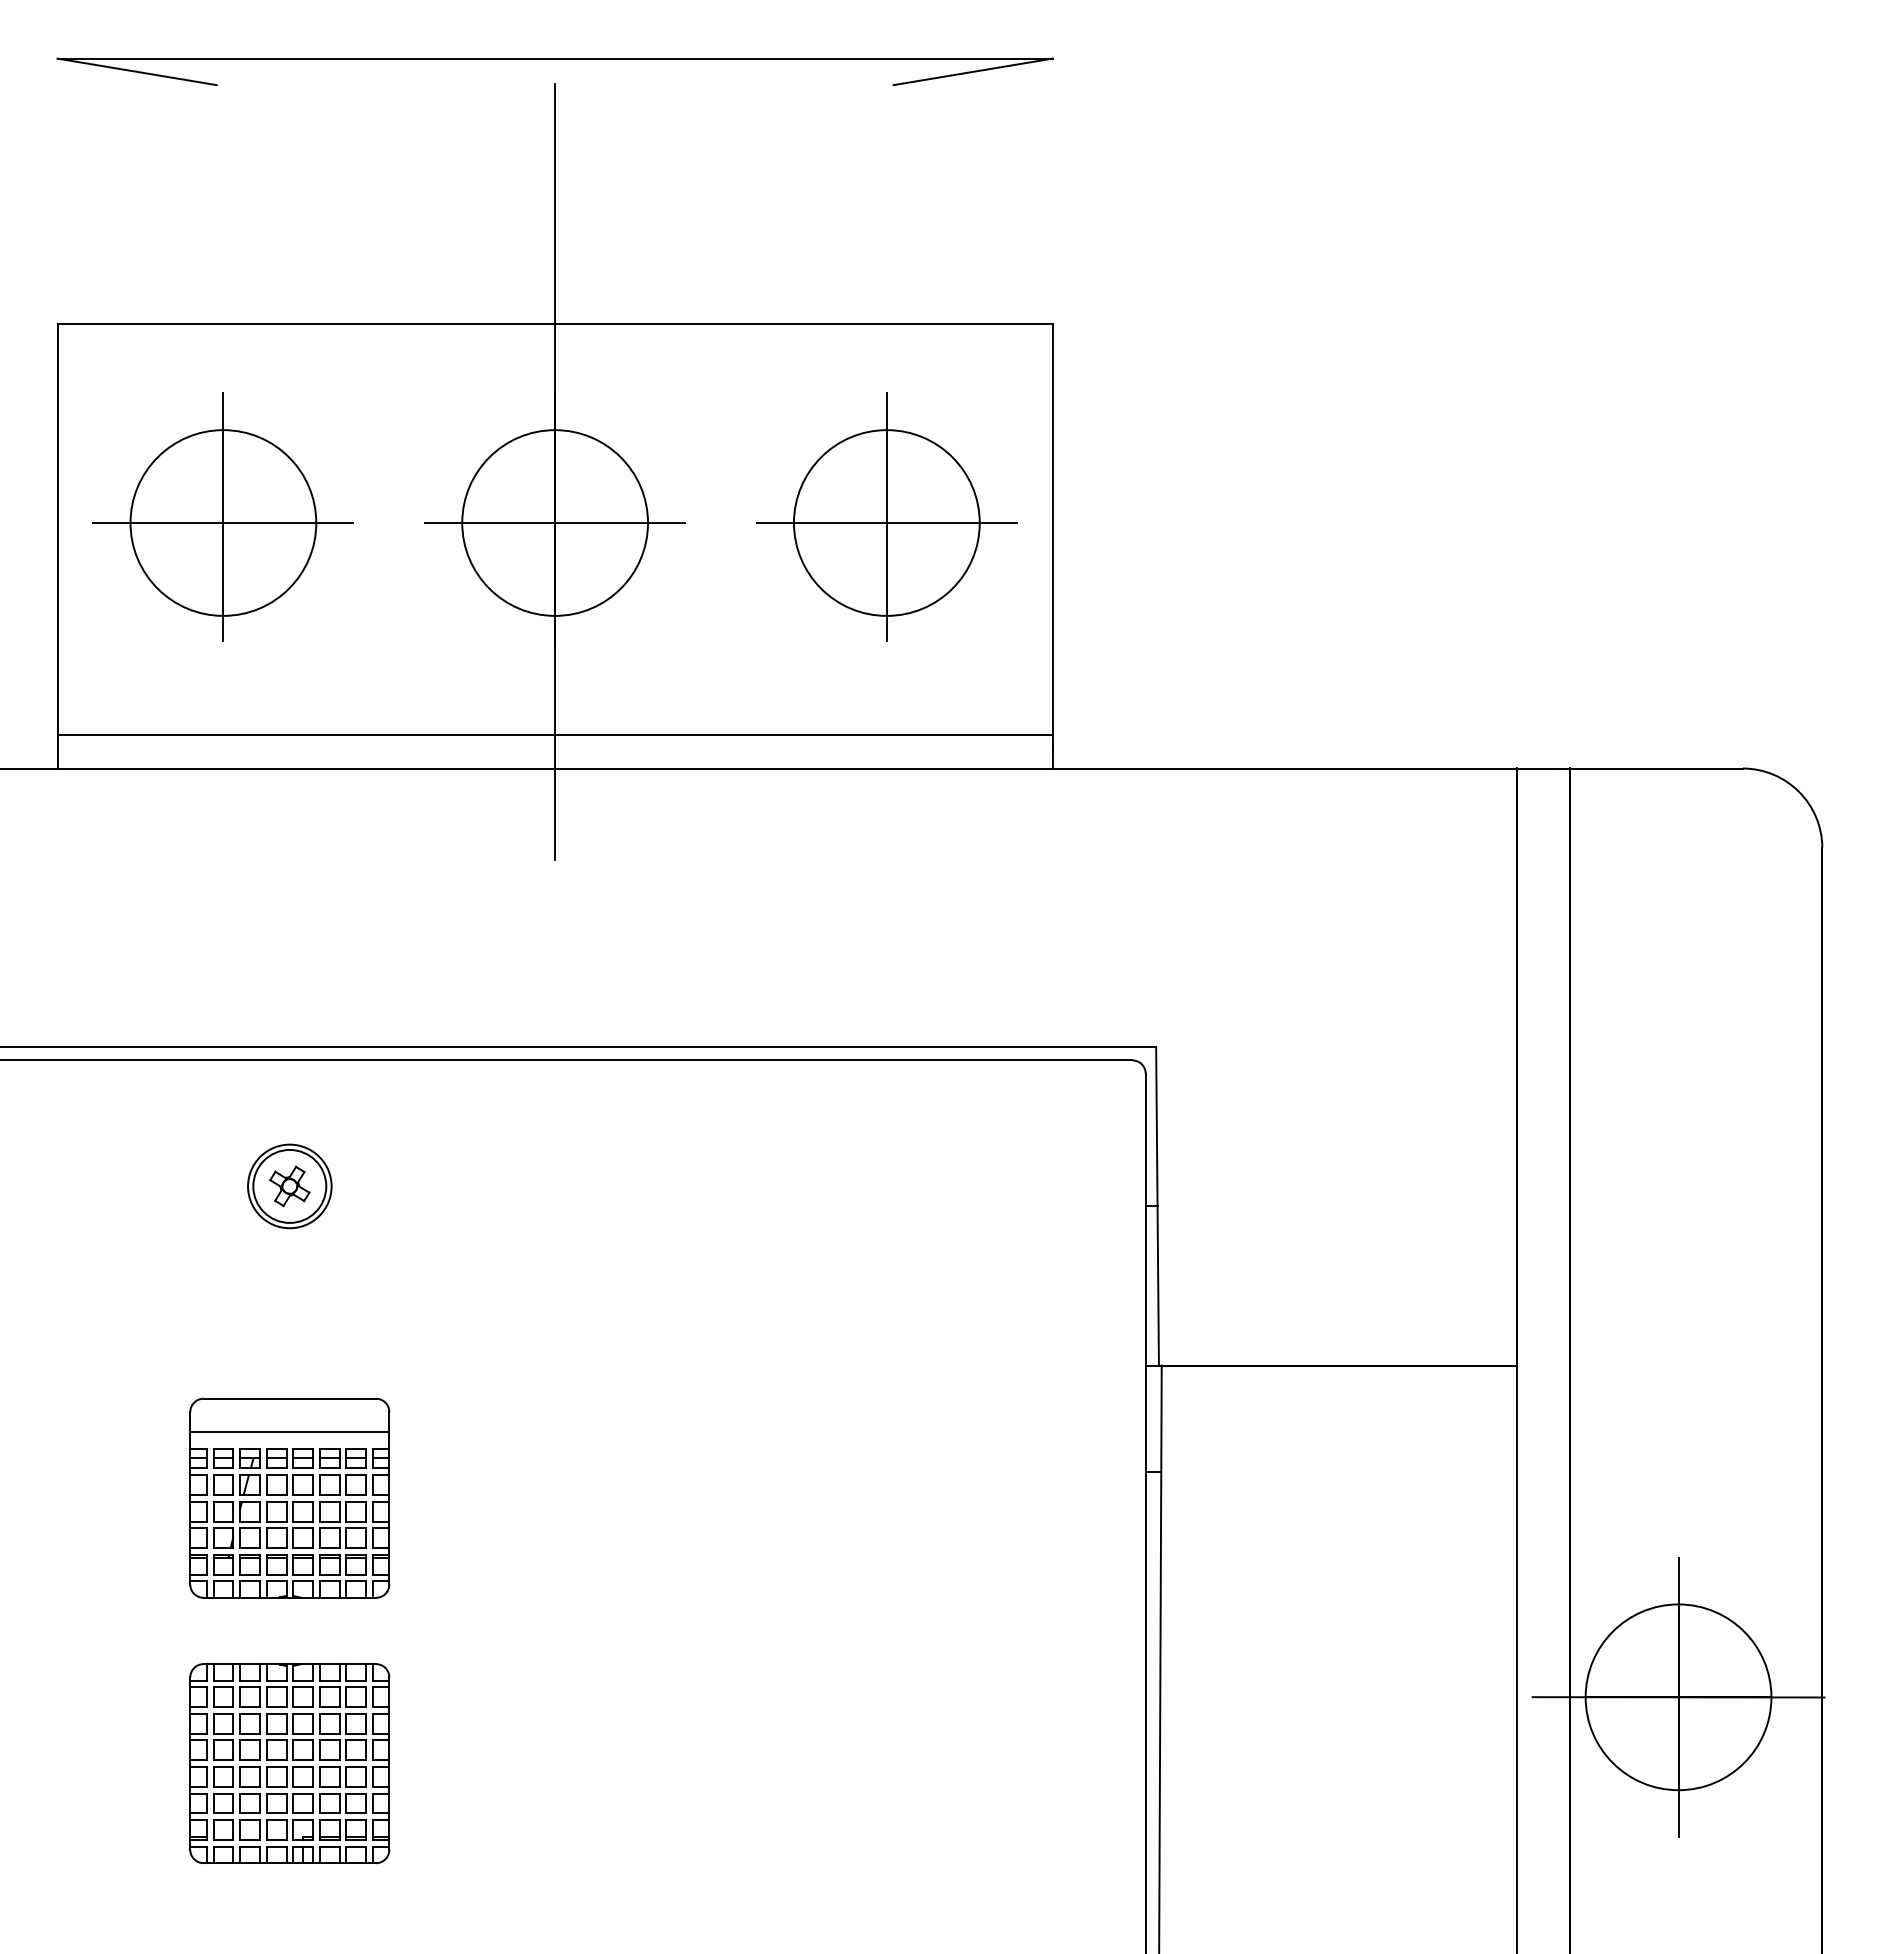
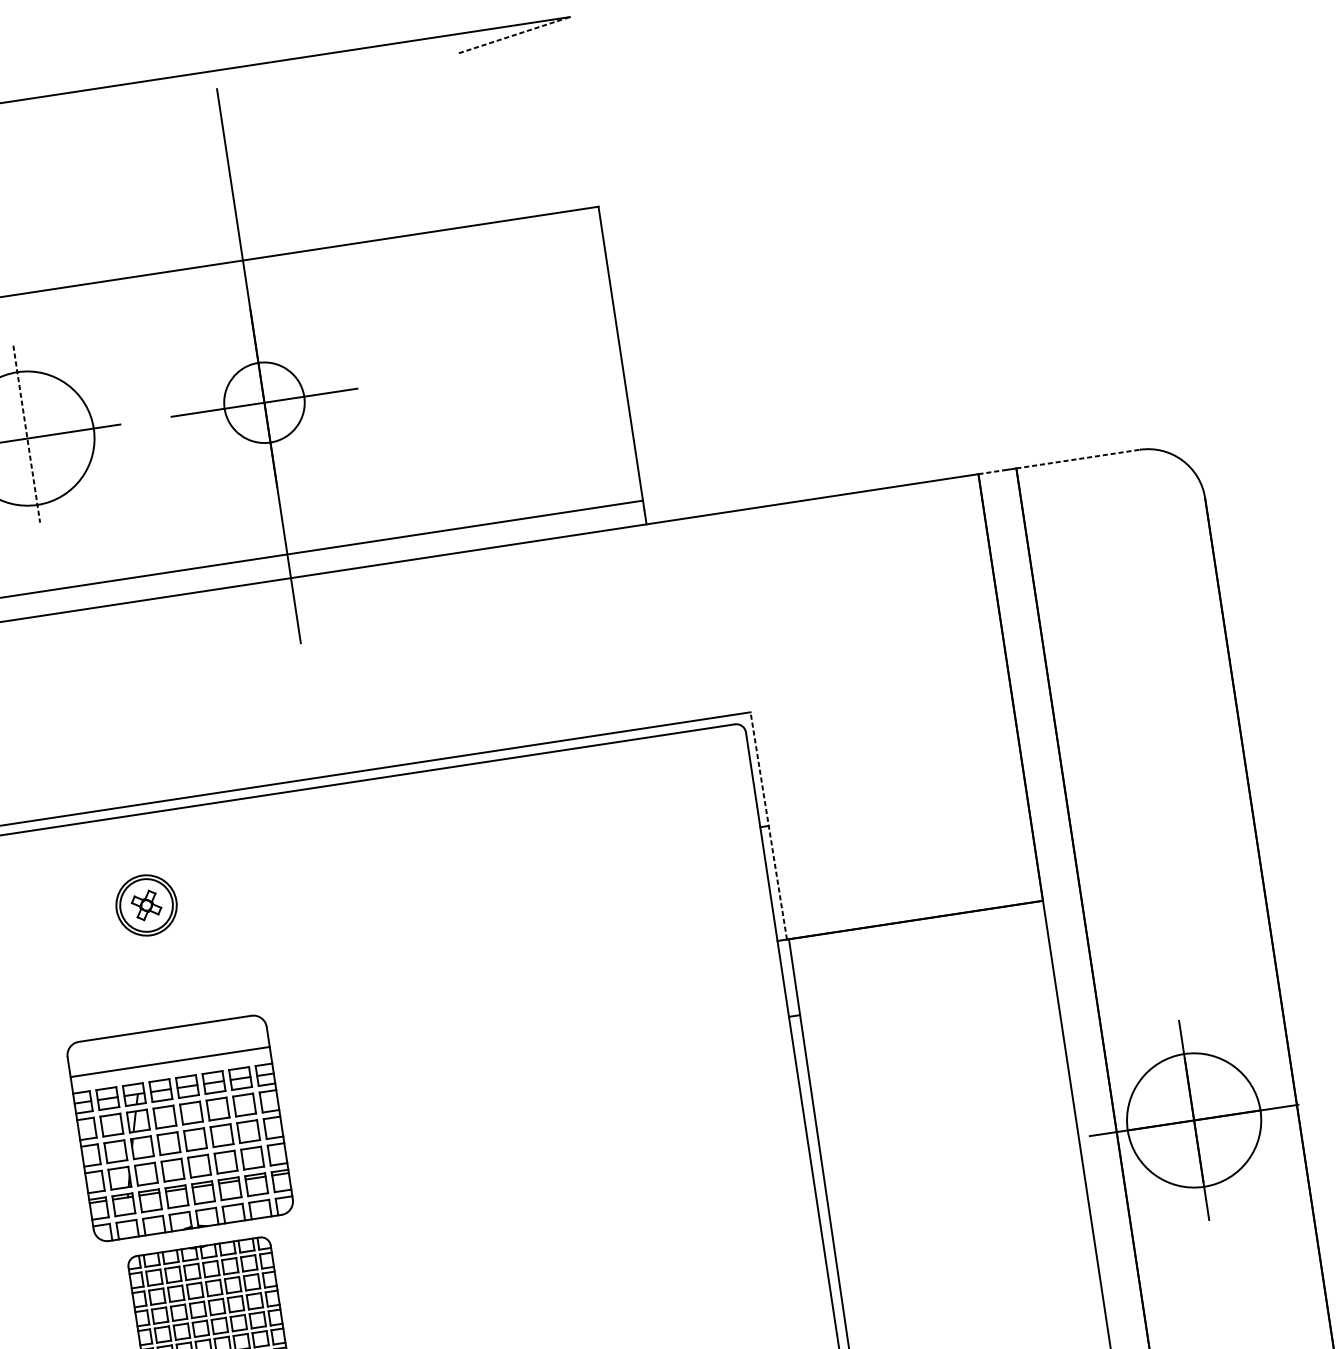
line: (973, 71) -> (514, 34), solid -> dashed
line: (223, 516) -> (26, 433), solid -> dashed
part: (886, 516) -> (500, 362), removed
circle: (555, 522) -> (264, 402), size x0.6
line: (1535, 768) -> (991, 472), solid -> dashed
line: (1656, 768) -> (1078, 459), solid -> dashed
line: (1157, 1205) -> (768, 825), solid -> dashed
part: (289, 1497) -> (179, 1127), size x1.4

